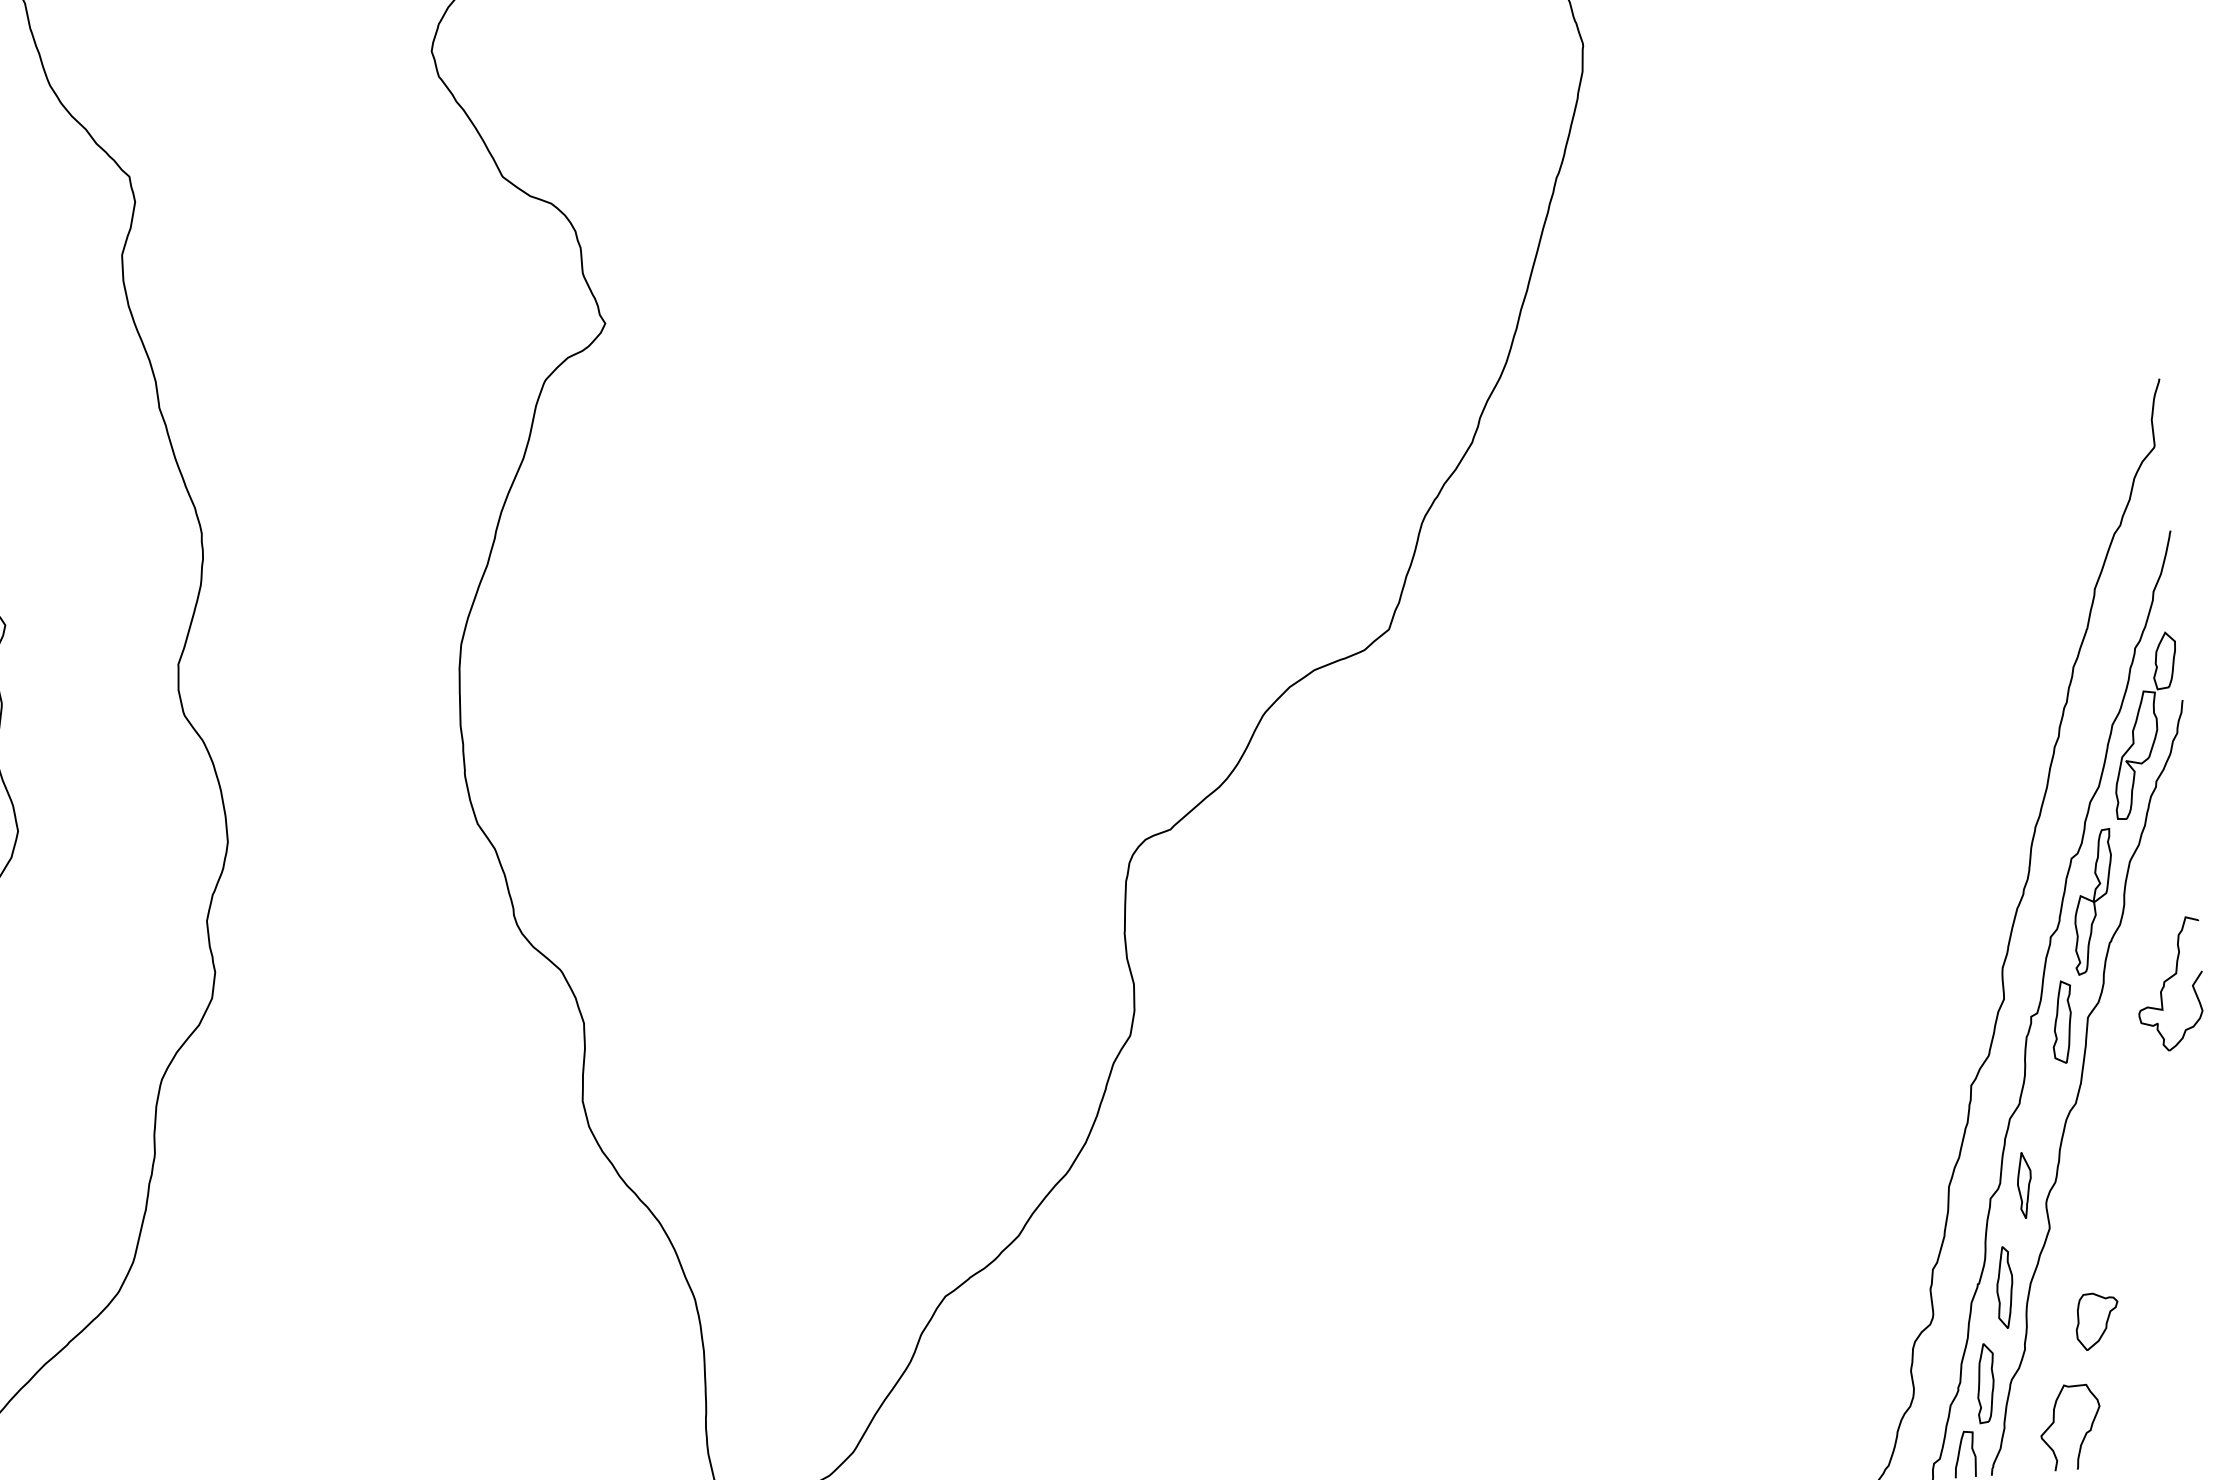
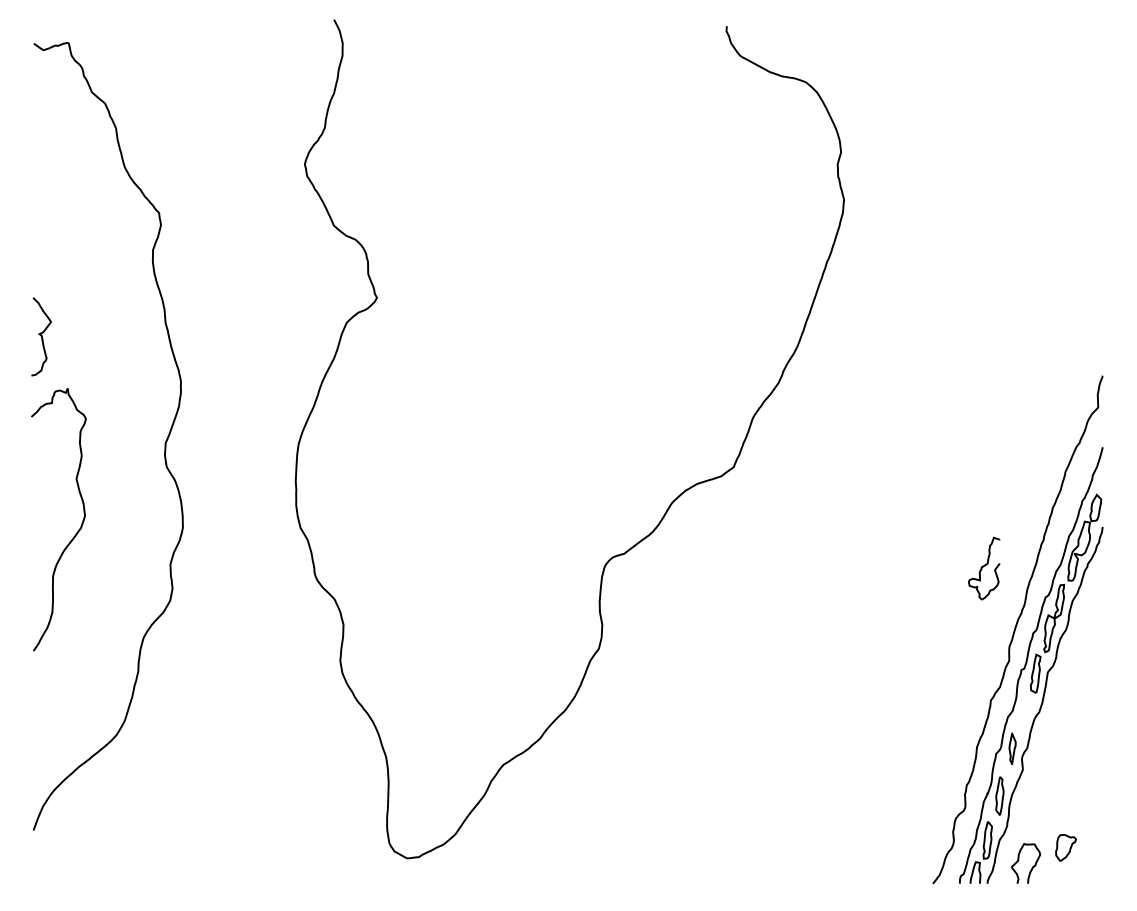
part: (2170, 983) -> (984, 568), moved
part: (2096, 1320) -> (1065, 847), moved

